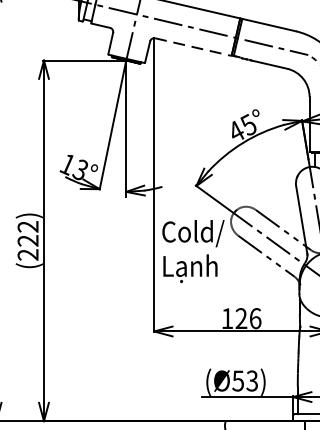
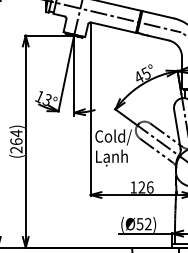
line: (193, 46) -> (113, 27), dashed -> solid
text: (28, 233) -> (16, 137), (222) -> (264)
text: (250, 381) -> (147, 224), (Ø53) -> (Ø52)

